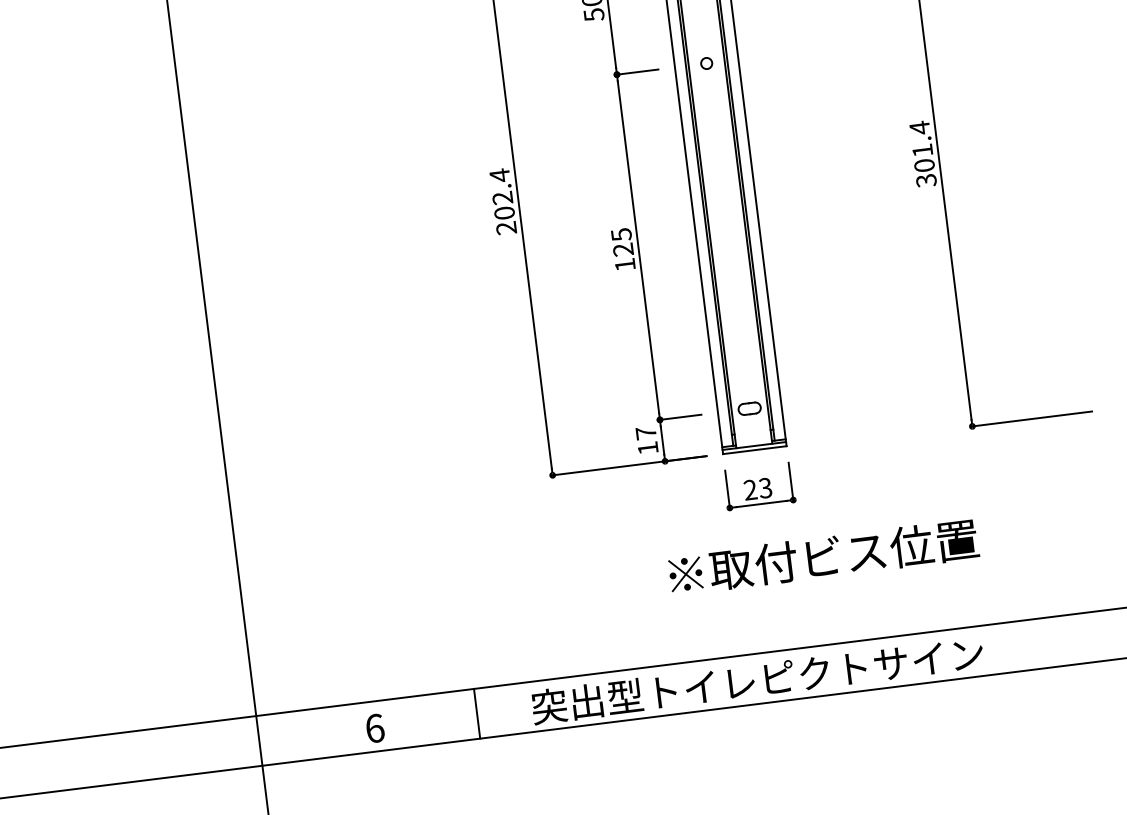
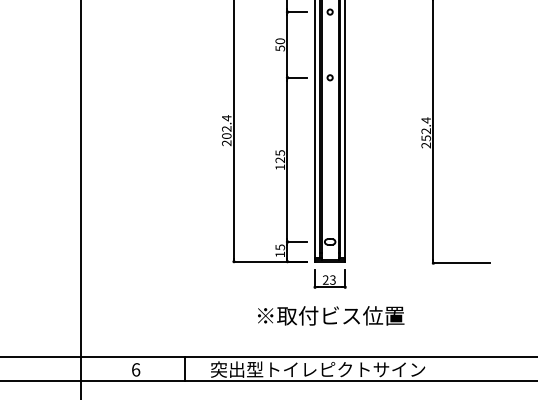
text: (925, 165) -> (426, 138), 301.4 -> 252.4
text: (646, 433) -> (280, 247), 17 -> 15
text: (824, 556) -> (331, 315), moved

